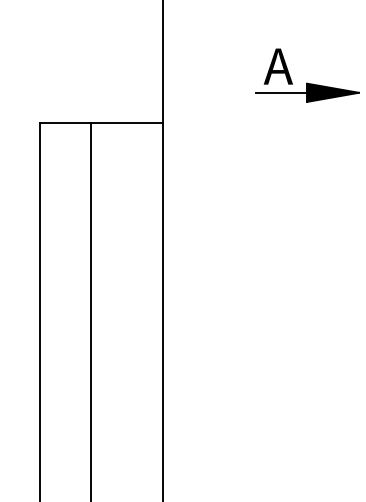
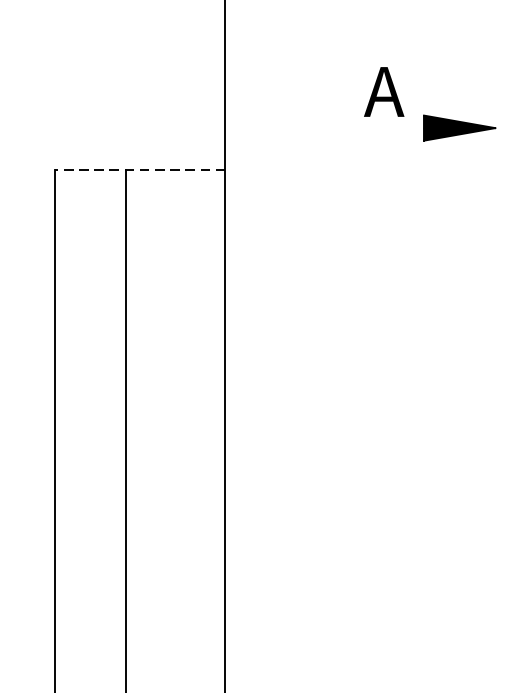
line: (281, 92) -> (388, 127), removed
line: (101, 122) -> (139, 169), solid -> dashed

